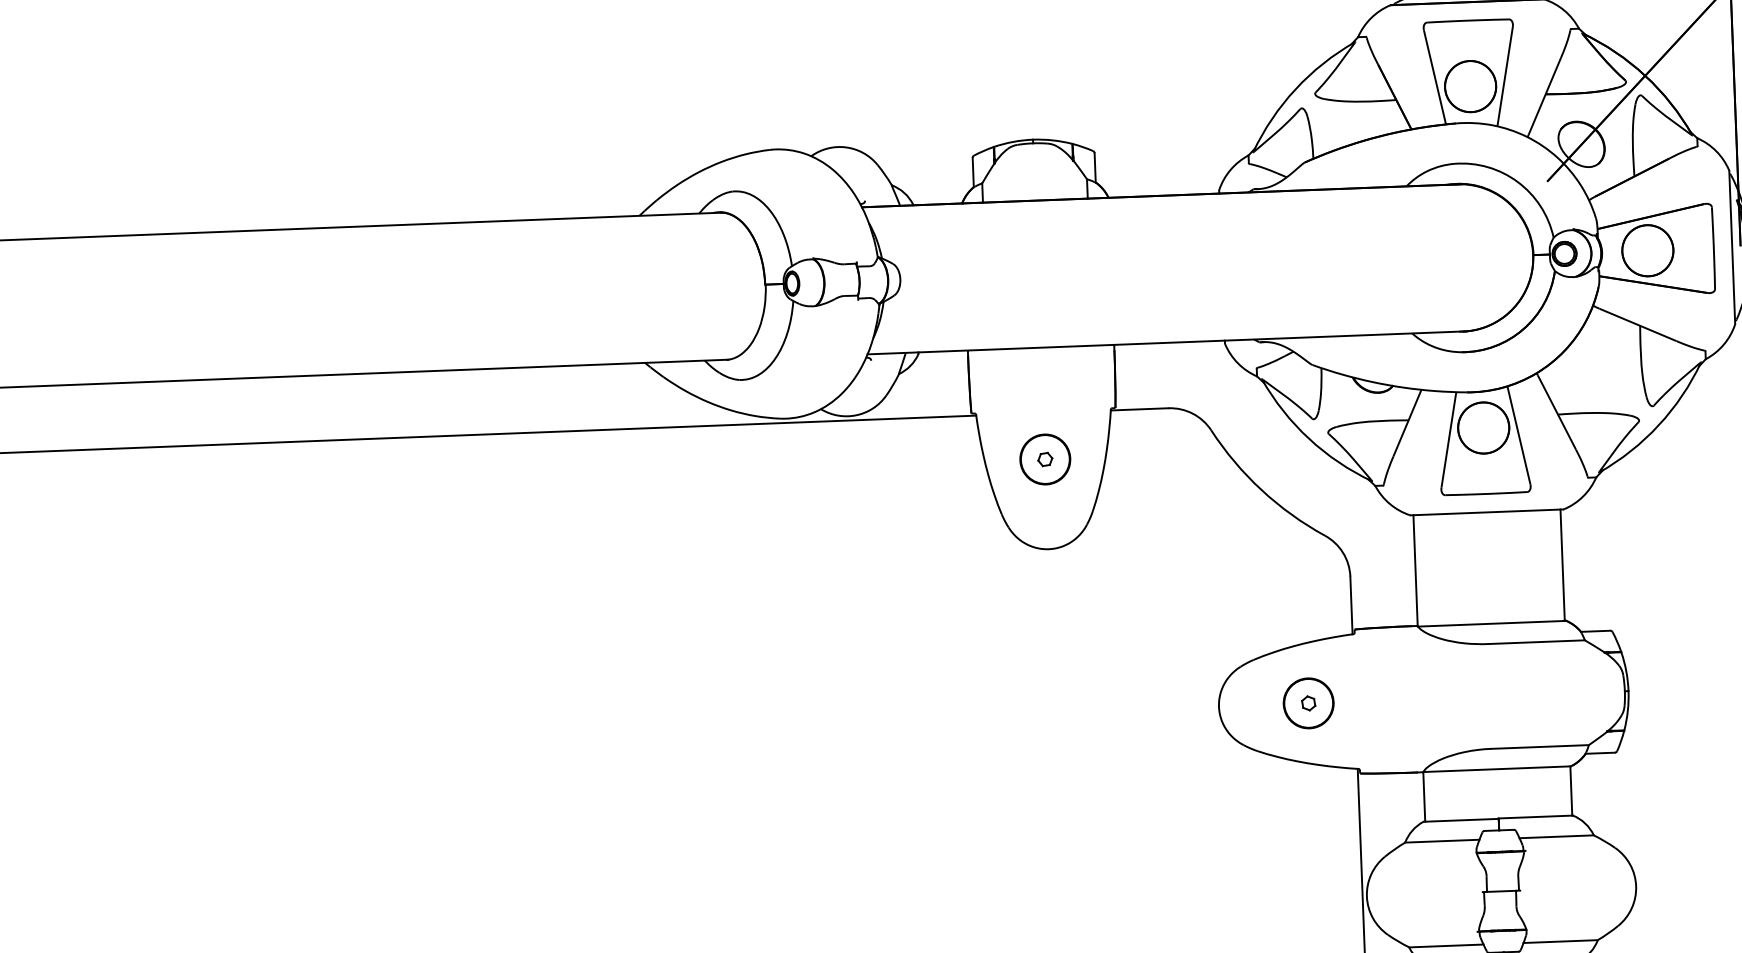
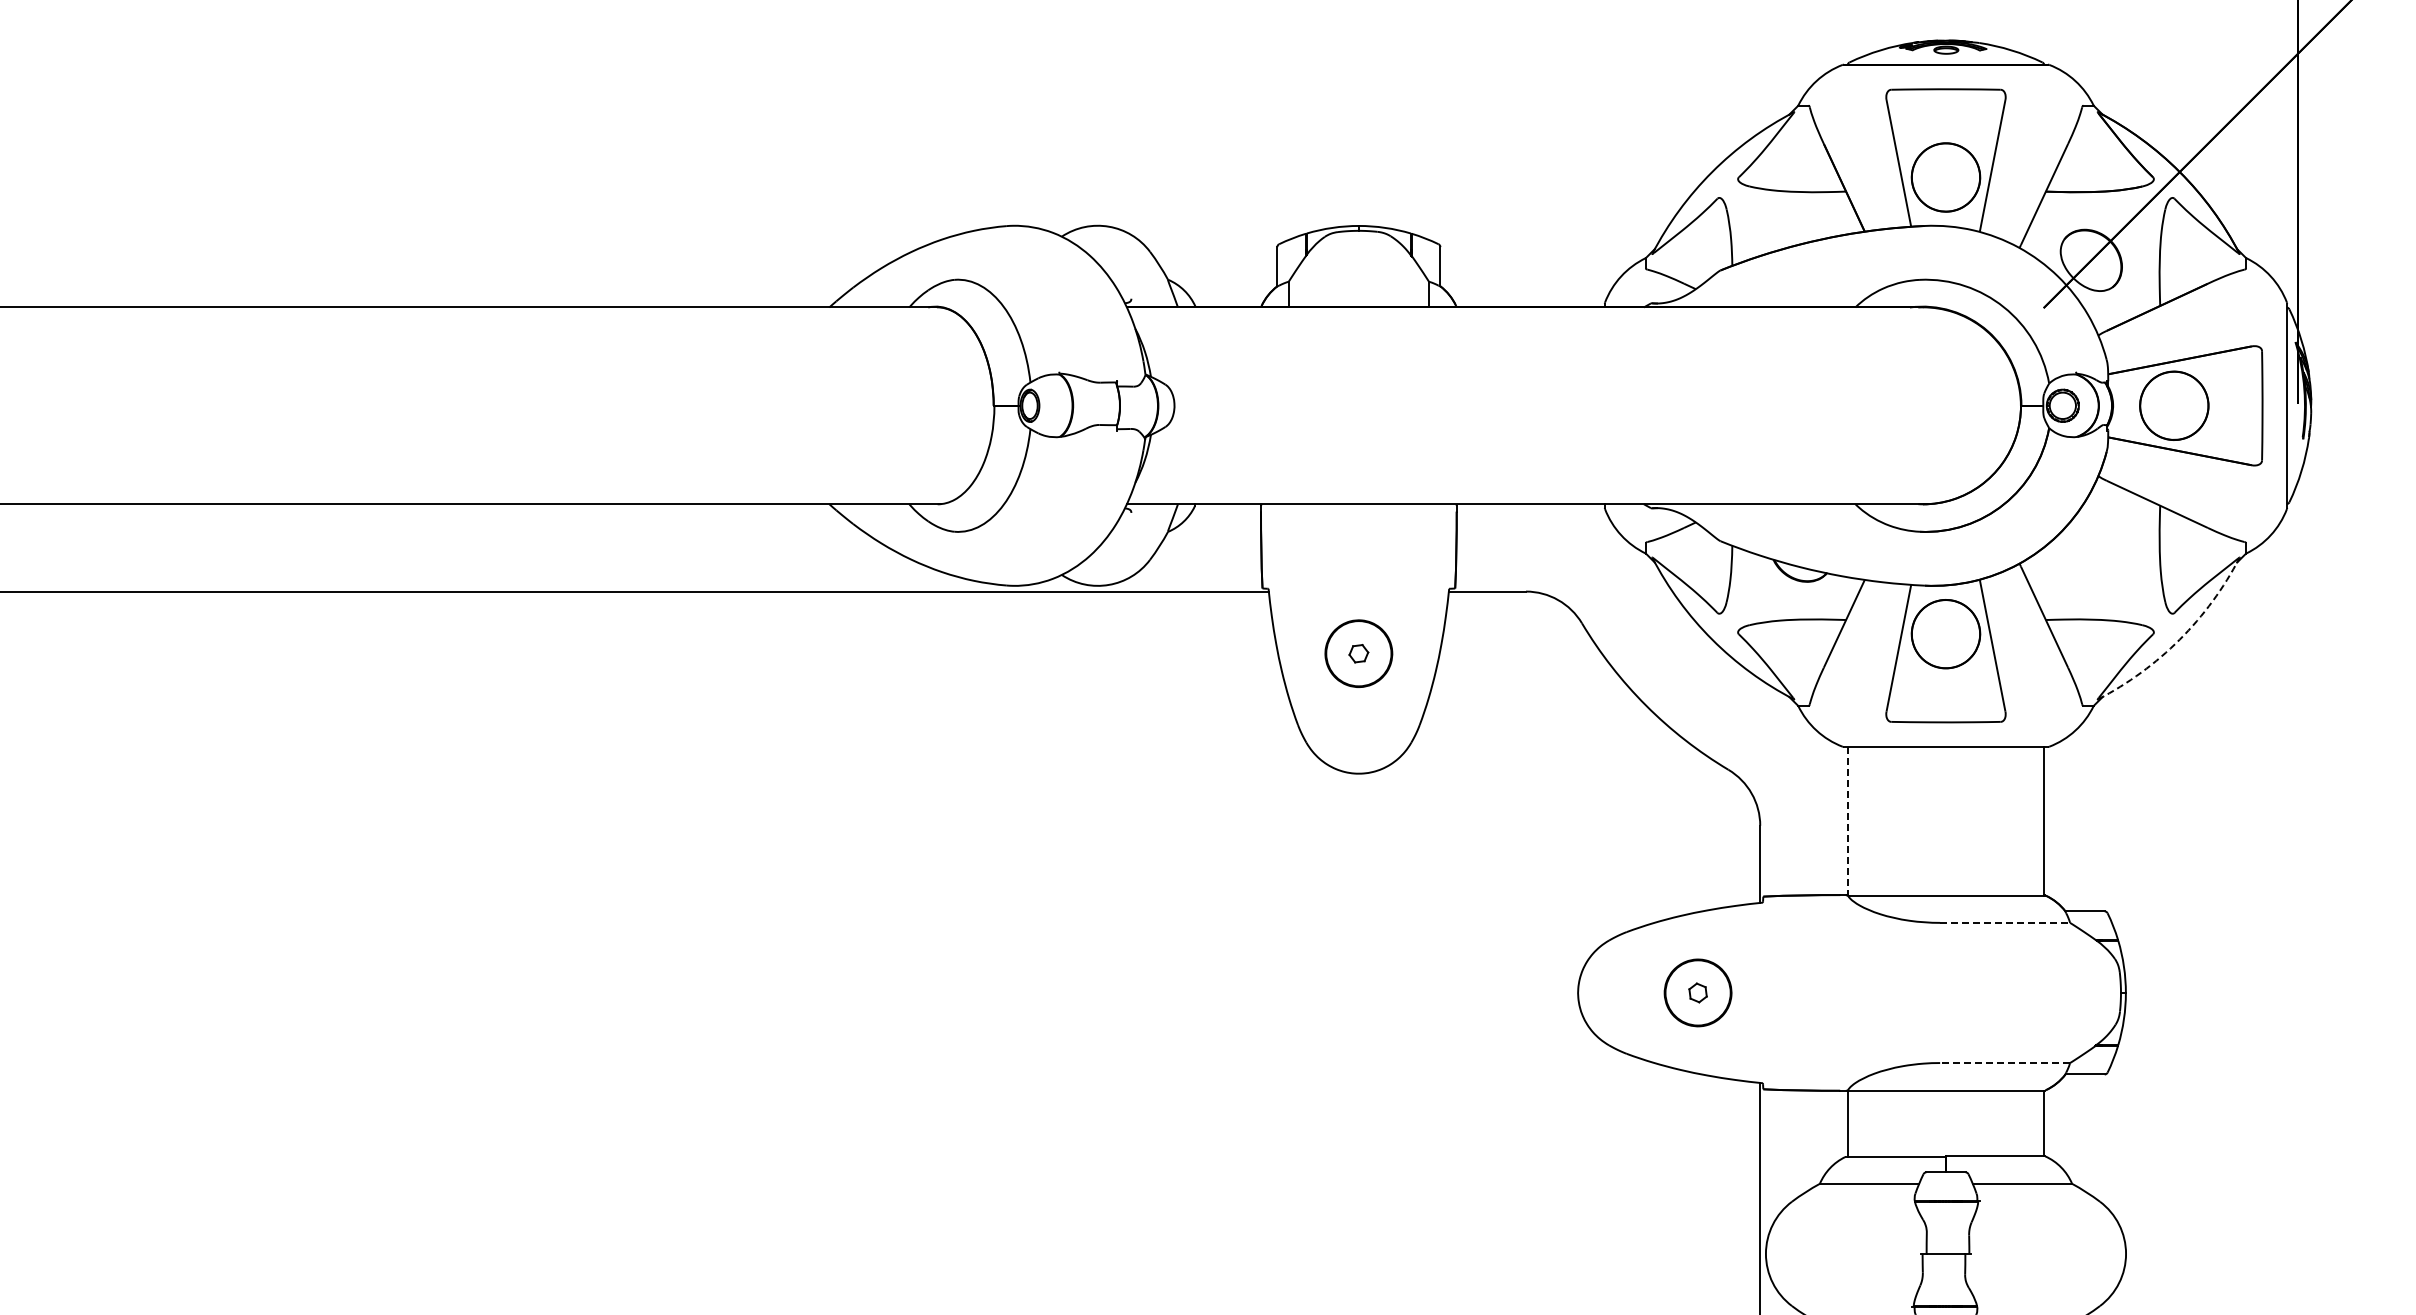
arc: (1658, 425) -> (2179, 639), solid -> dashed
line: (1415, 570) -> (1847, 821), solid -> dashed
line: (1536, 641) -> (2005, 922), solid -> dashed
line: (1540, 747) -> (2005, 1063), solid -> dashed

